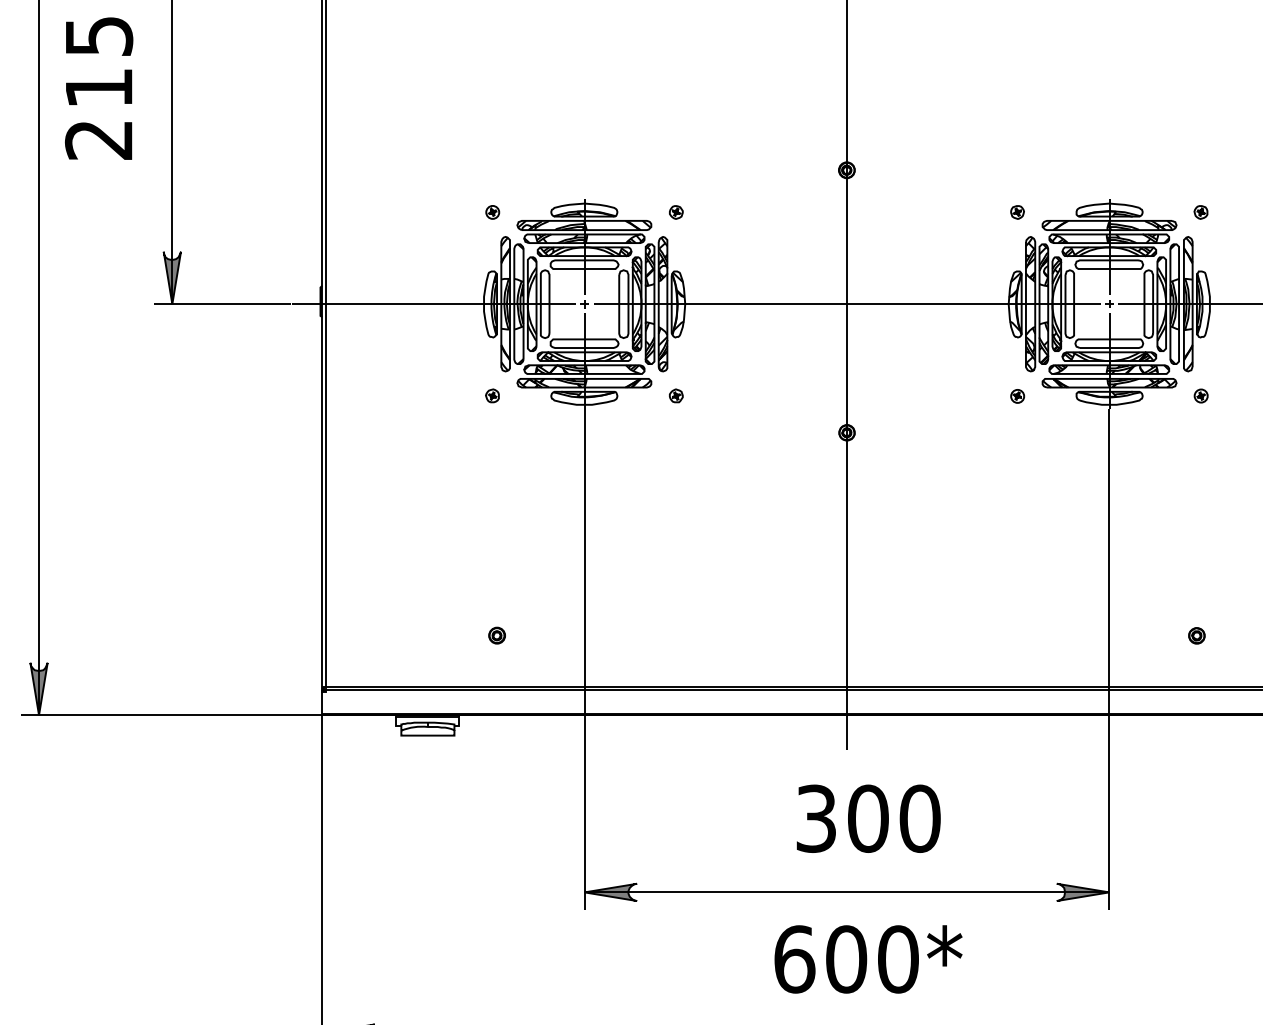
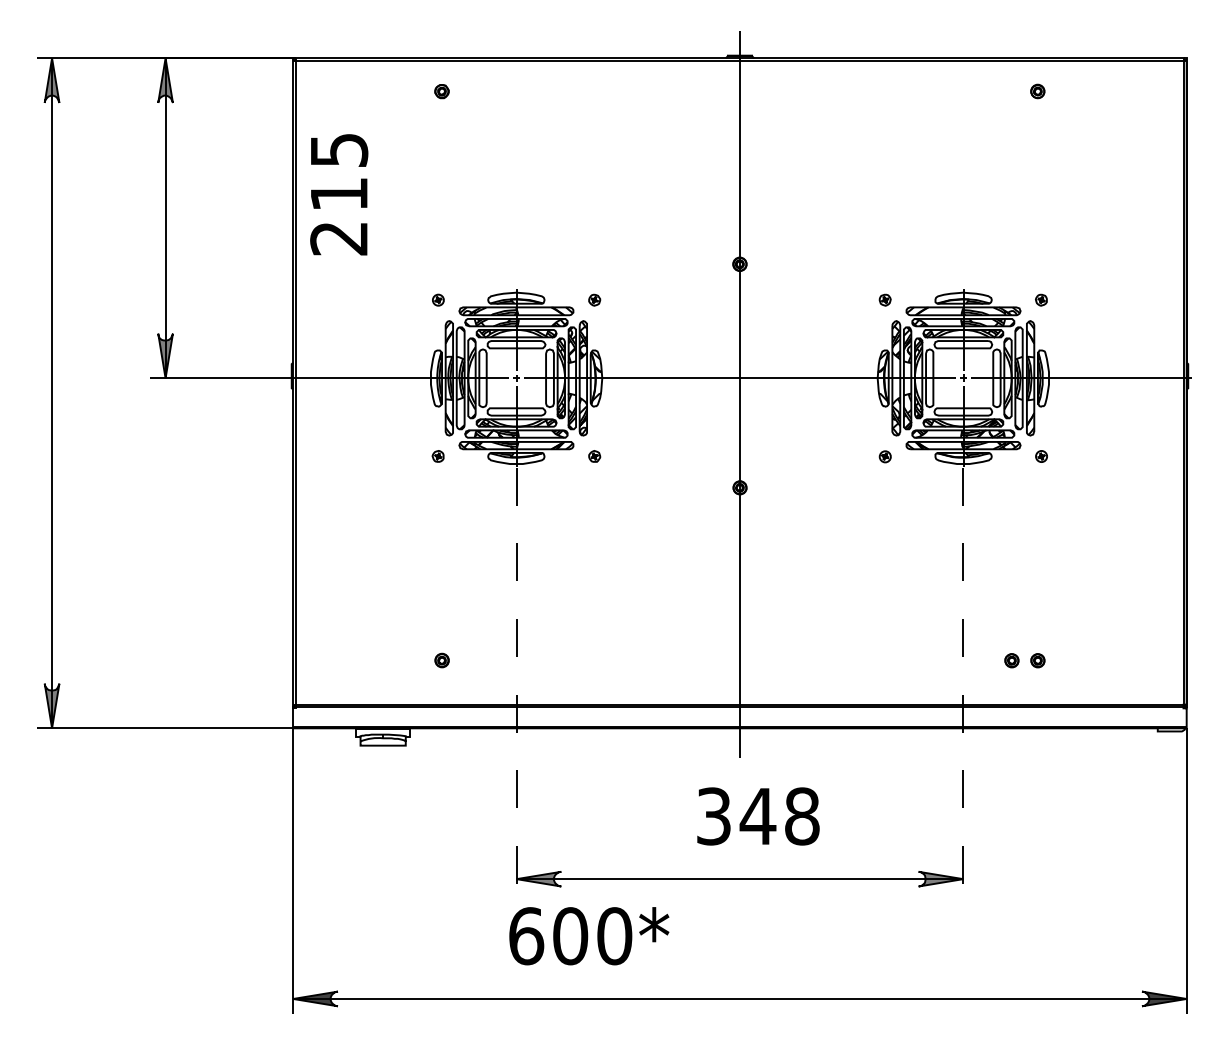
text: (99, 88) -> (339, 194), moved
part: (1165, 635) -> (1011, 660), added
line: (584, 660) -> (516, 681), solid -> dashed
line: (1109, 660) -> (963, 681), solid -> dashed
text: (893, 818) -> (779, 816), 300 -> 348
text: (868, 959) -> (589, 936), moved

